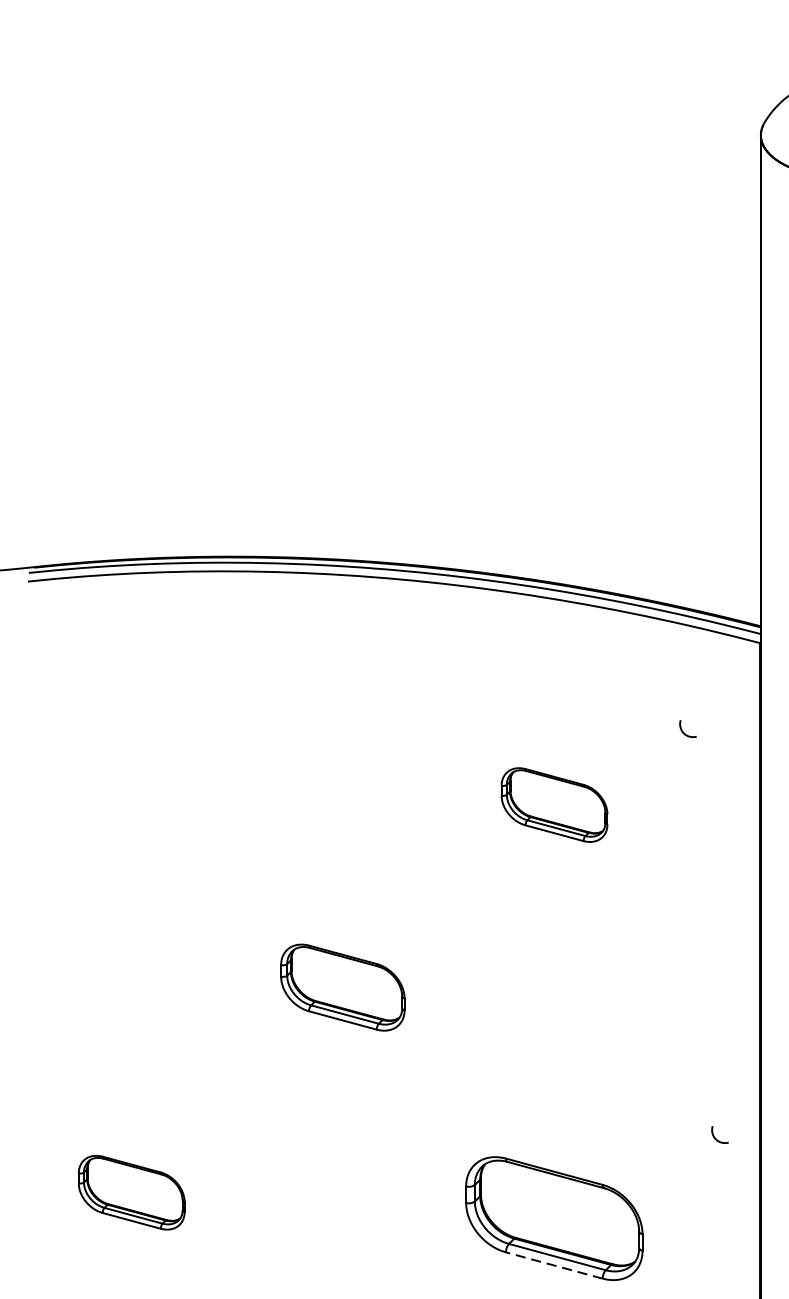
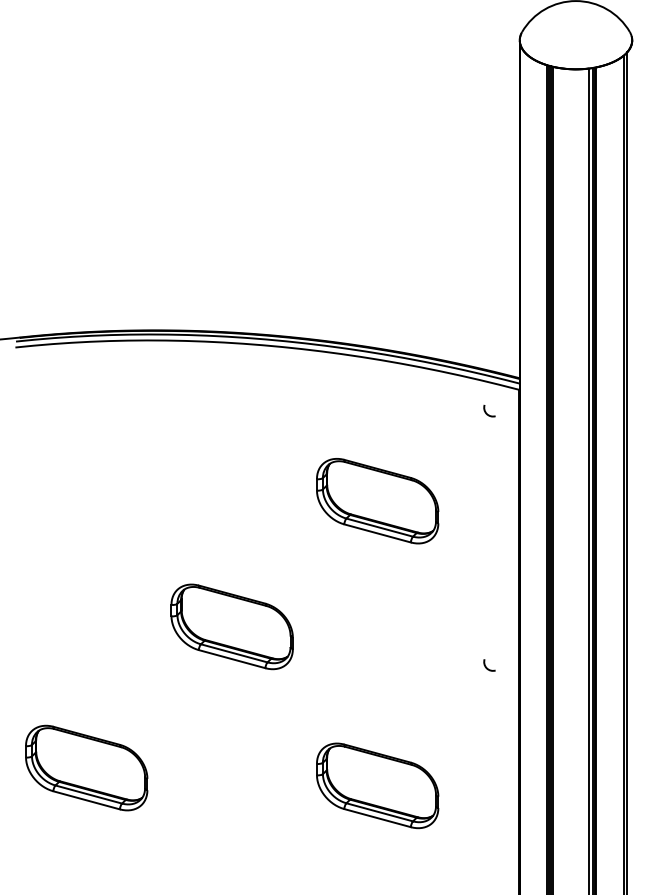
arc: (684, 732) -> (487, 413), moved
part: (554, 805) -> (377, 501), size x1.67
part: (341, 987) -> (231, 626), size x1.43
arc: (716, 1138) -> (487, 667), moved
part: (131, 1191) -> (86, 767), size x1.67
line: (554, 1266) -> (377, 818), dashed -> solid

